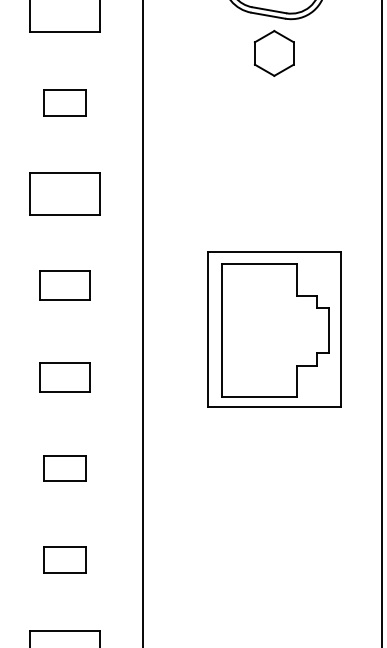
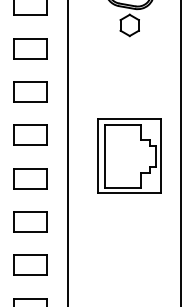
part: (64, 102) -> (30, 48), size x1.67
part: (64, 283) -> (30, 134), size x1.43
part: (64, 376) -> (30, 178), size x1.43
part: (64, 467) -> (30, 221), size x1.67
part: (64, 558) -> (30, 264), size x1.67

